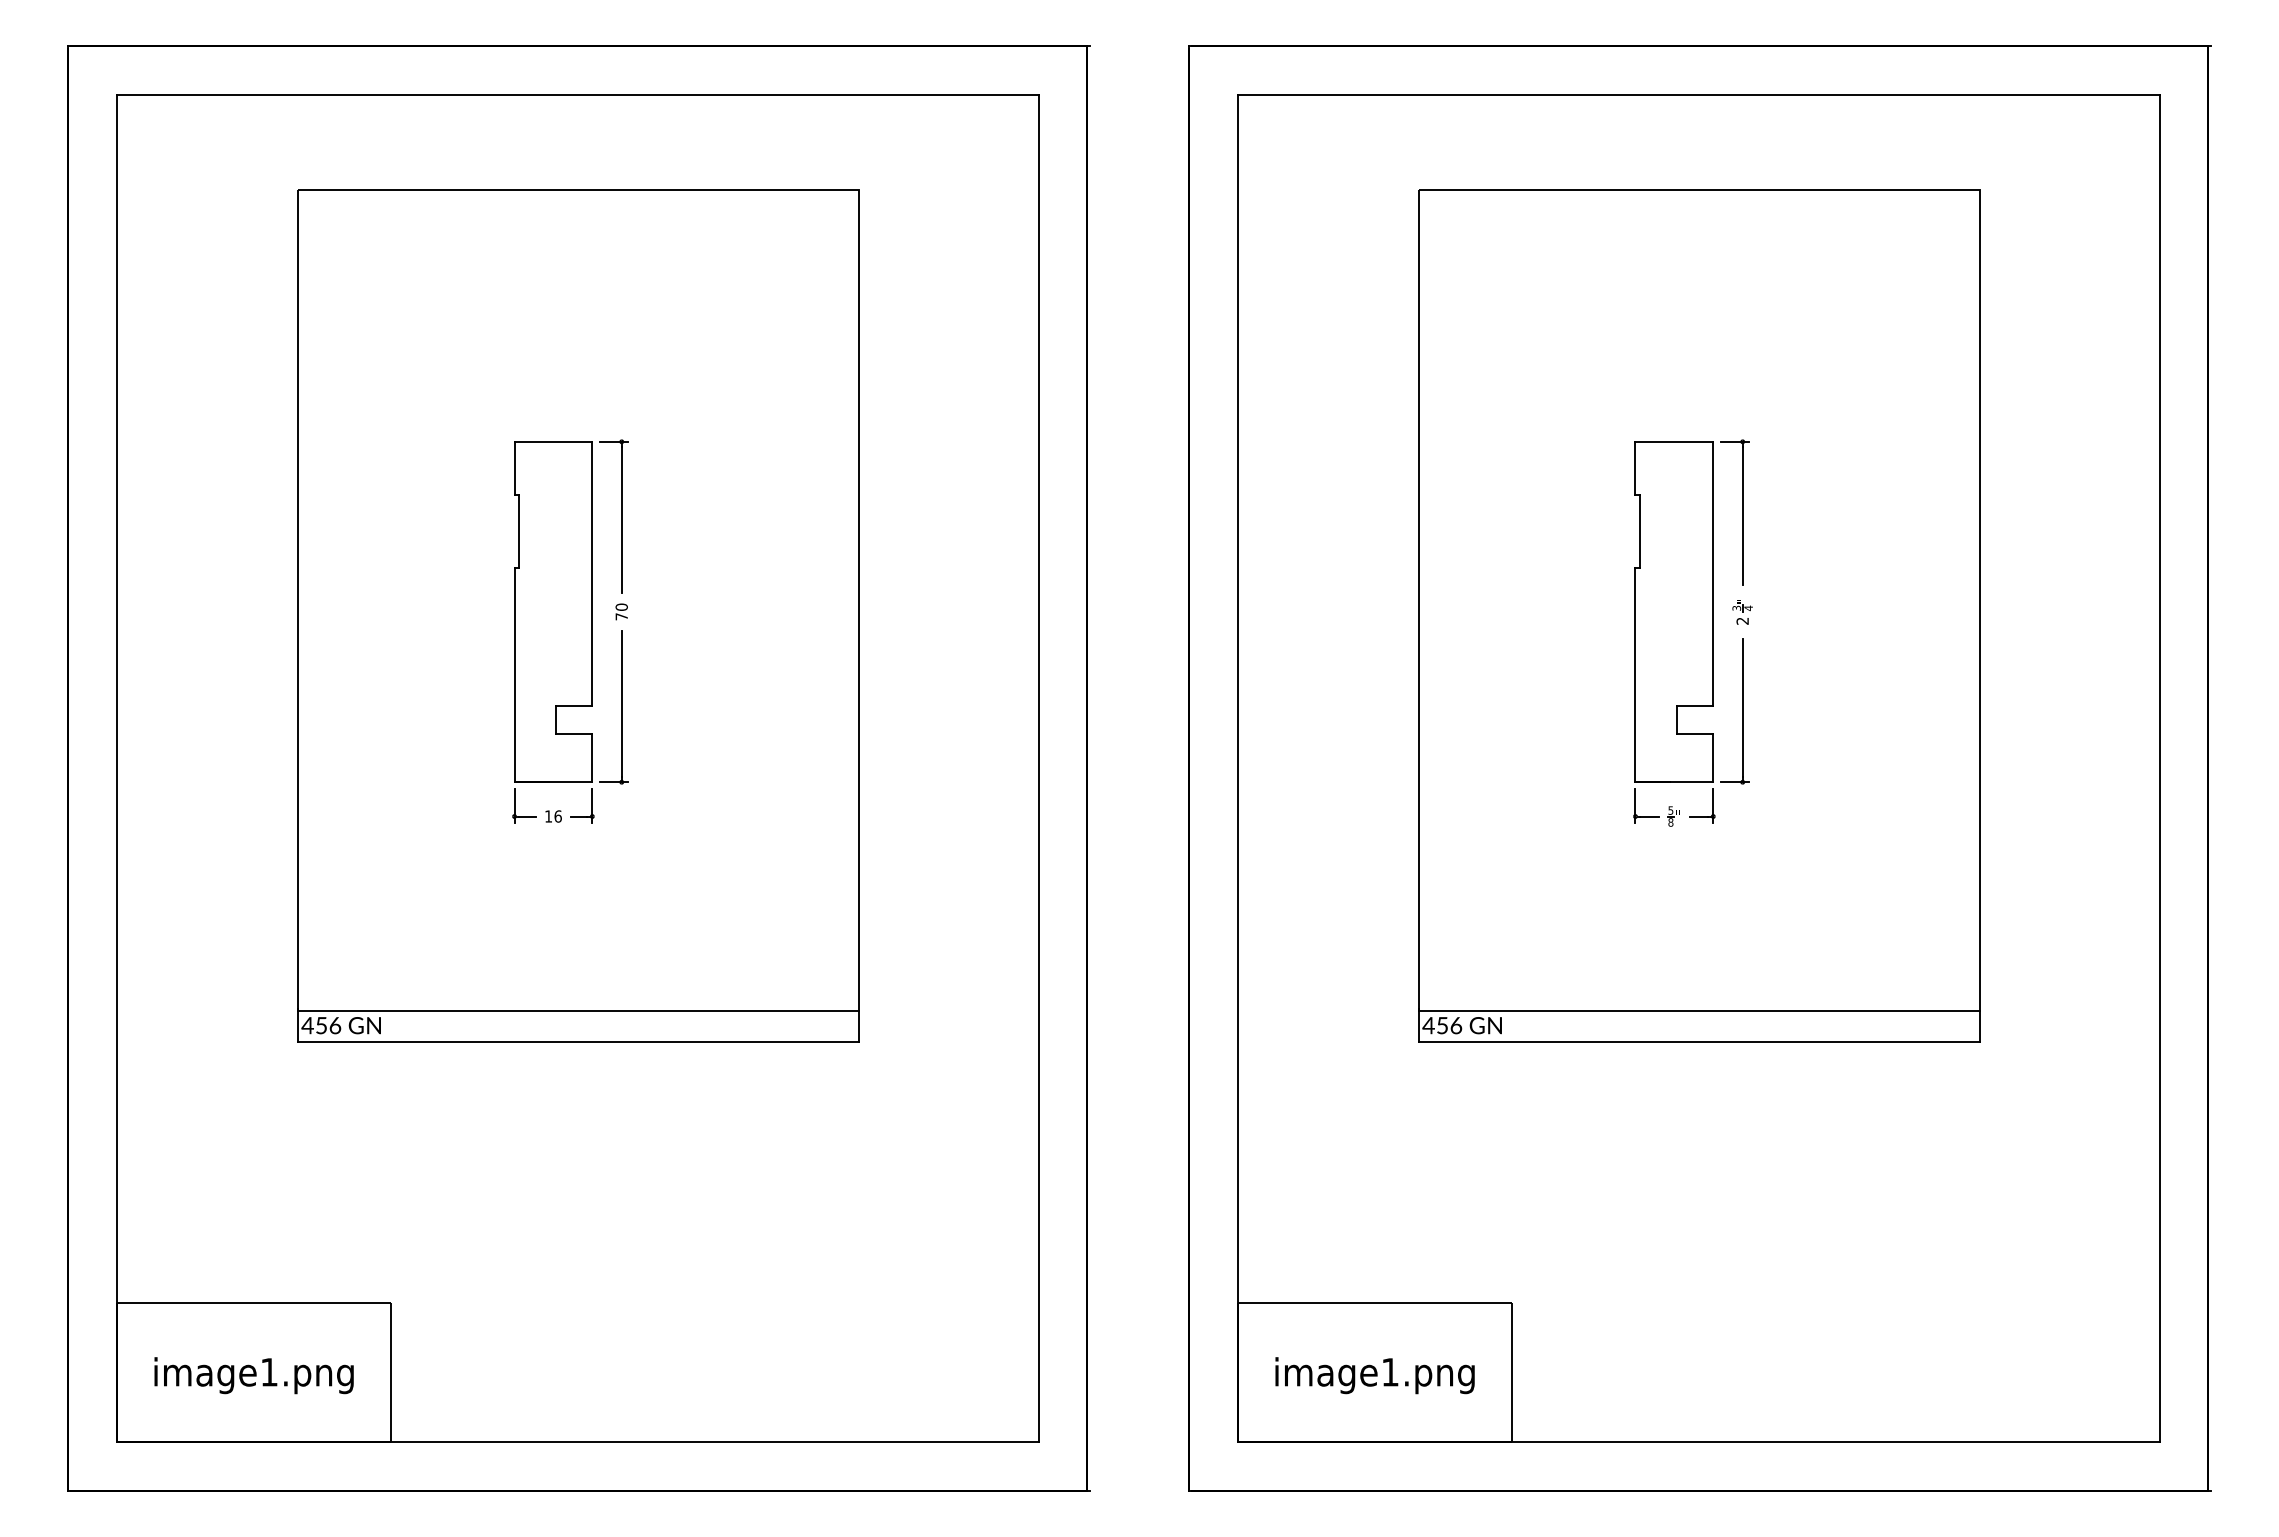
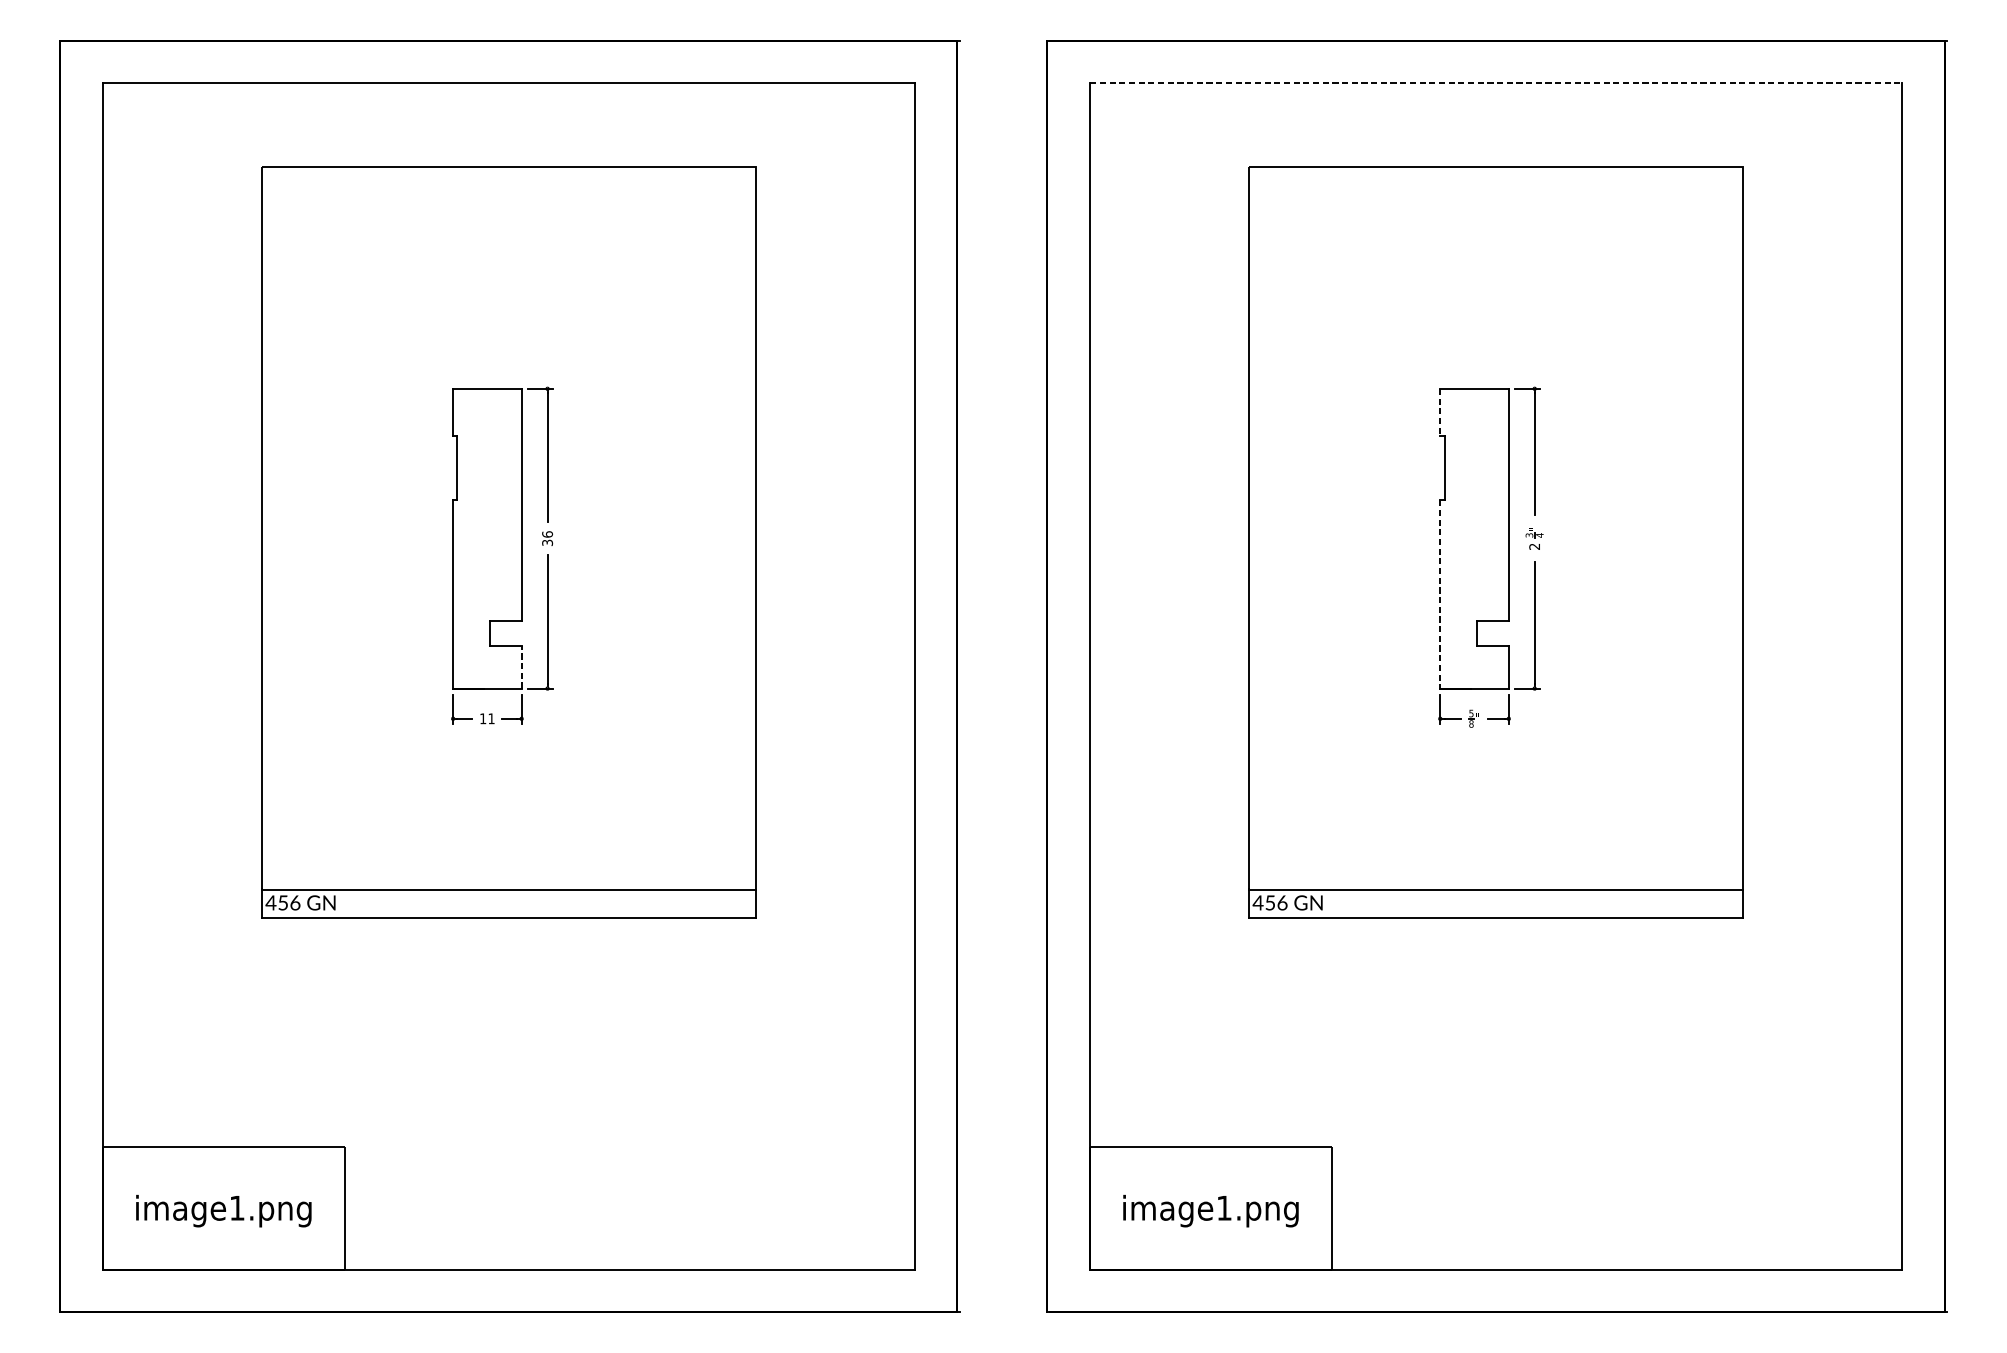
line: (1698, 94) -> (1495, 82), solid -> dashed
line: (1635, 468) -> (1440, 412), solid -> dashed
text: (621, 611) -> (547, 538), 70 -> 36
line: (1635, 675) -> (1440, 594), solid -> dashed
line: (592, 757) -> (521, 666), solid -> dashed
text: (557, 816) -> (490, 718), 16 -> 11

